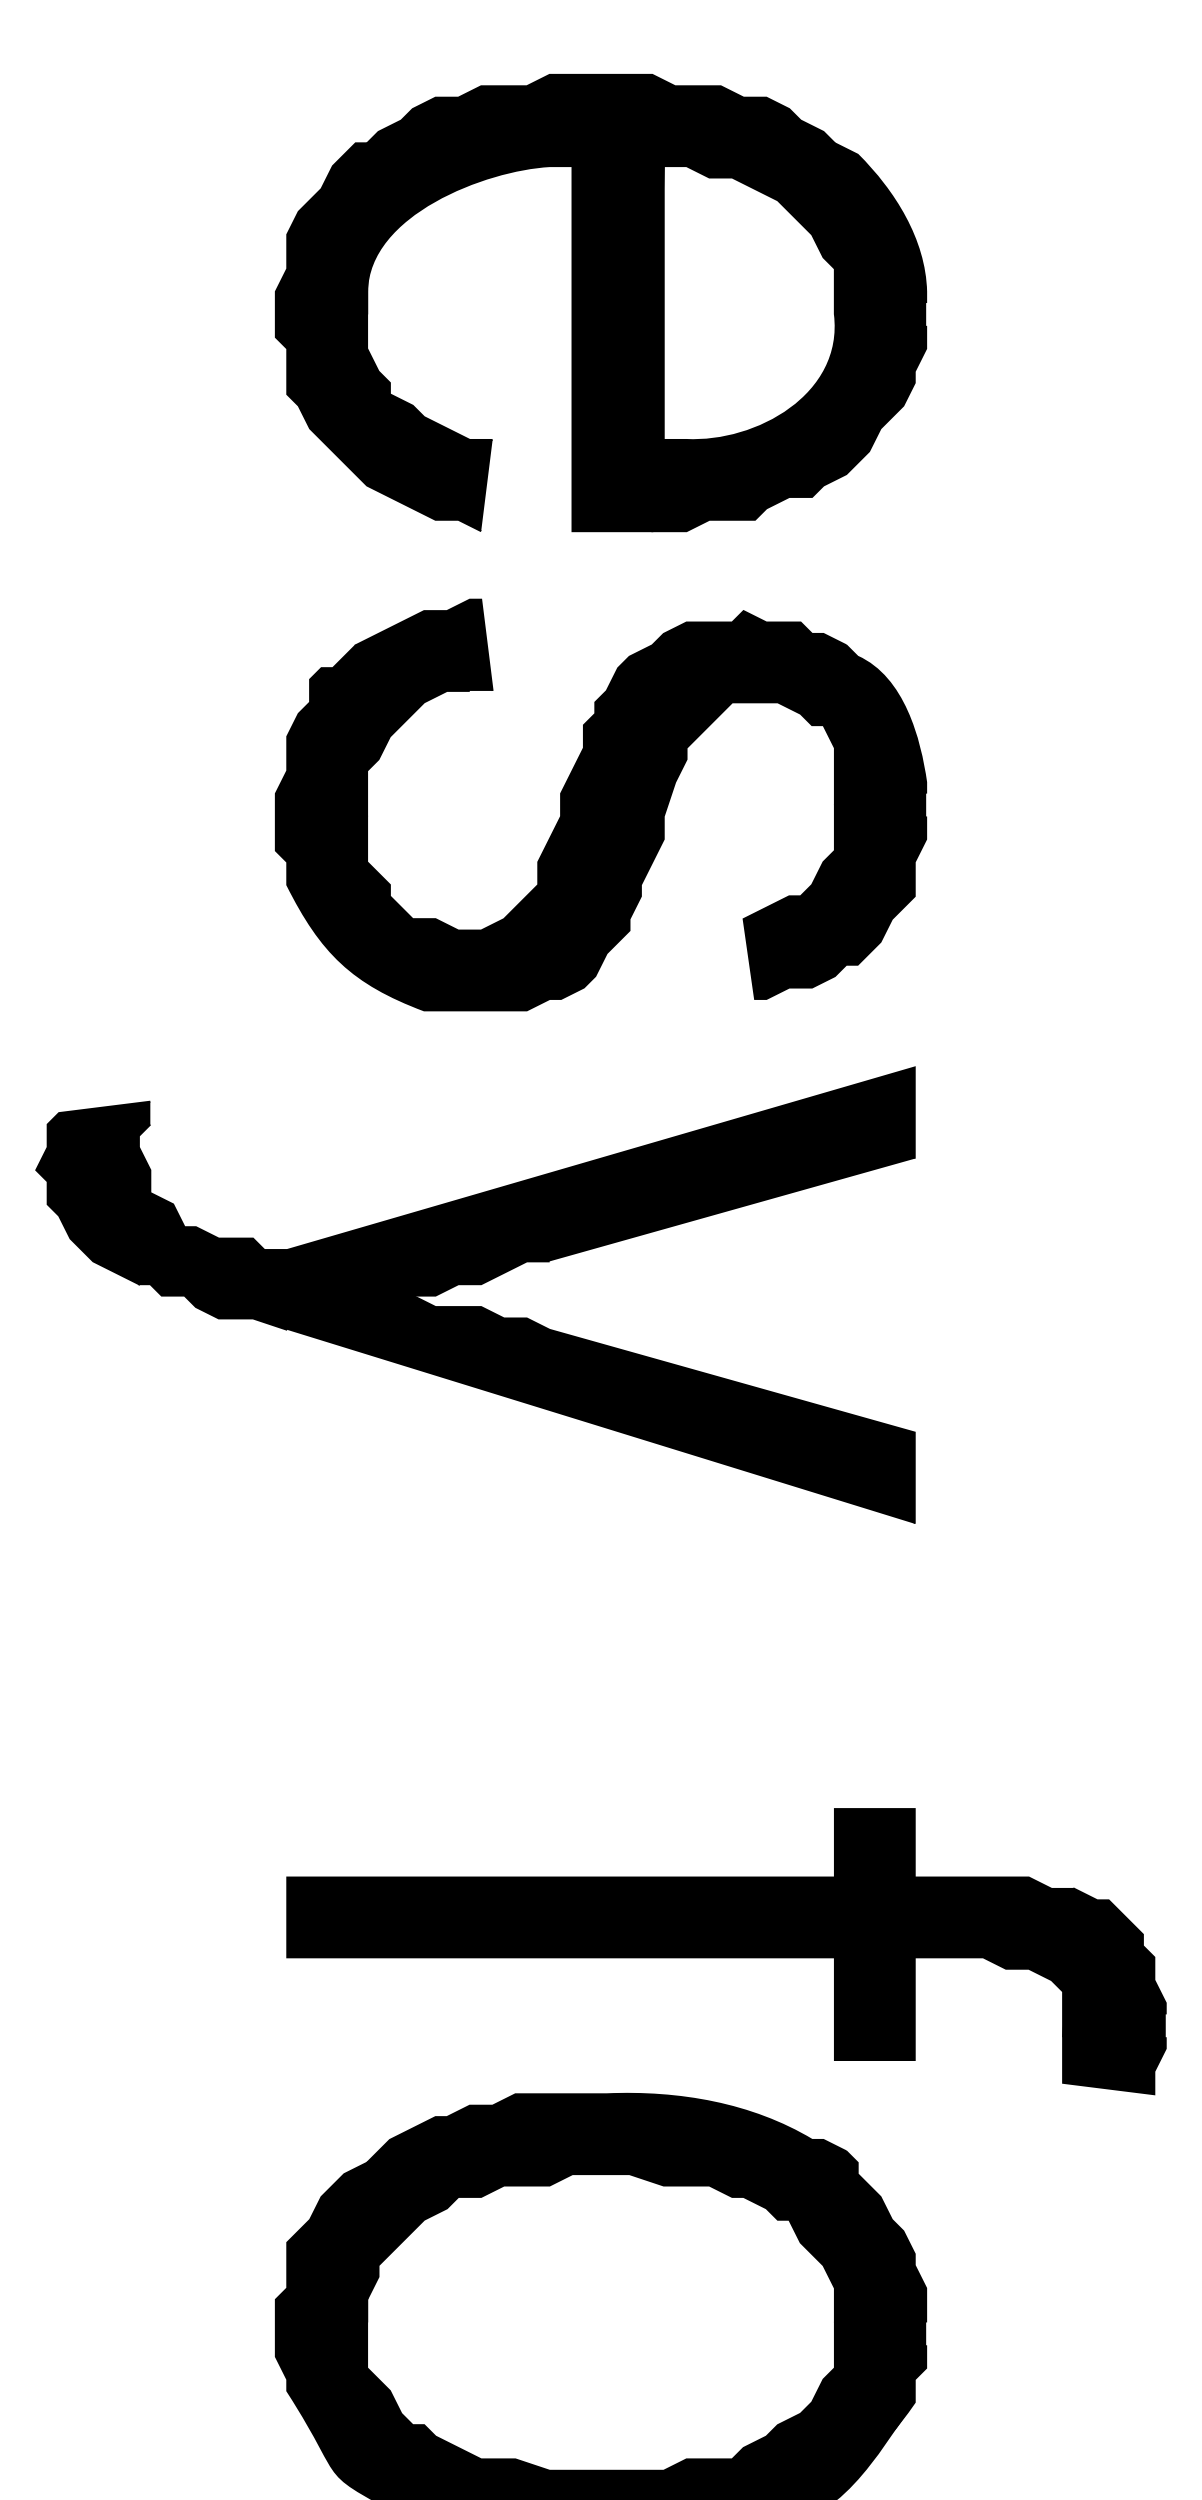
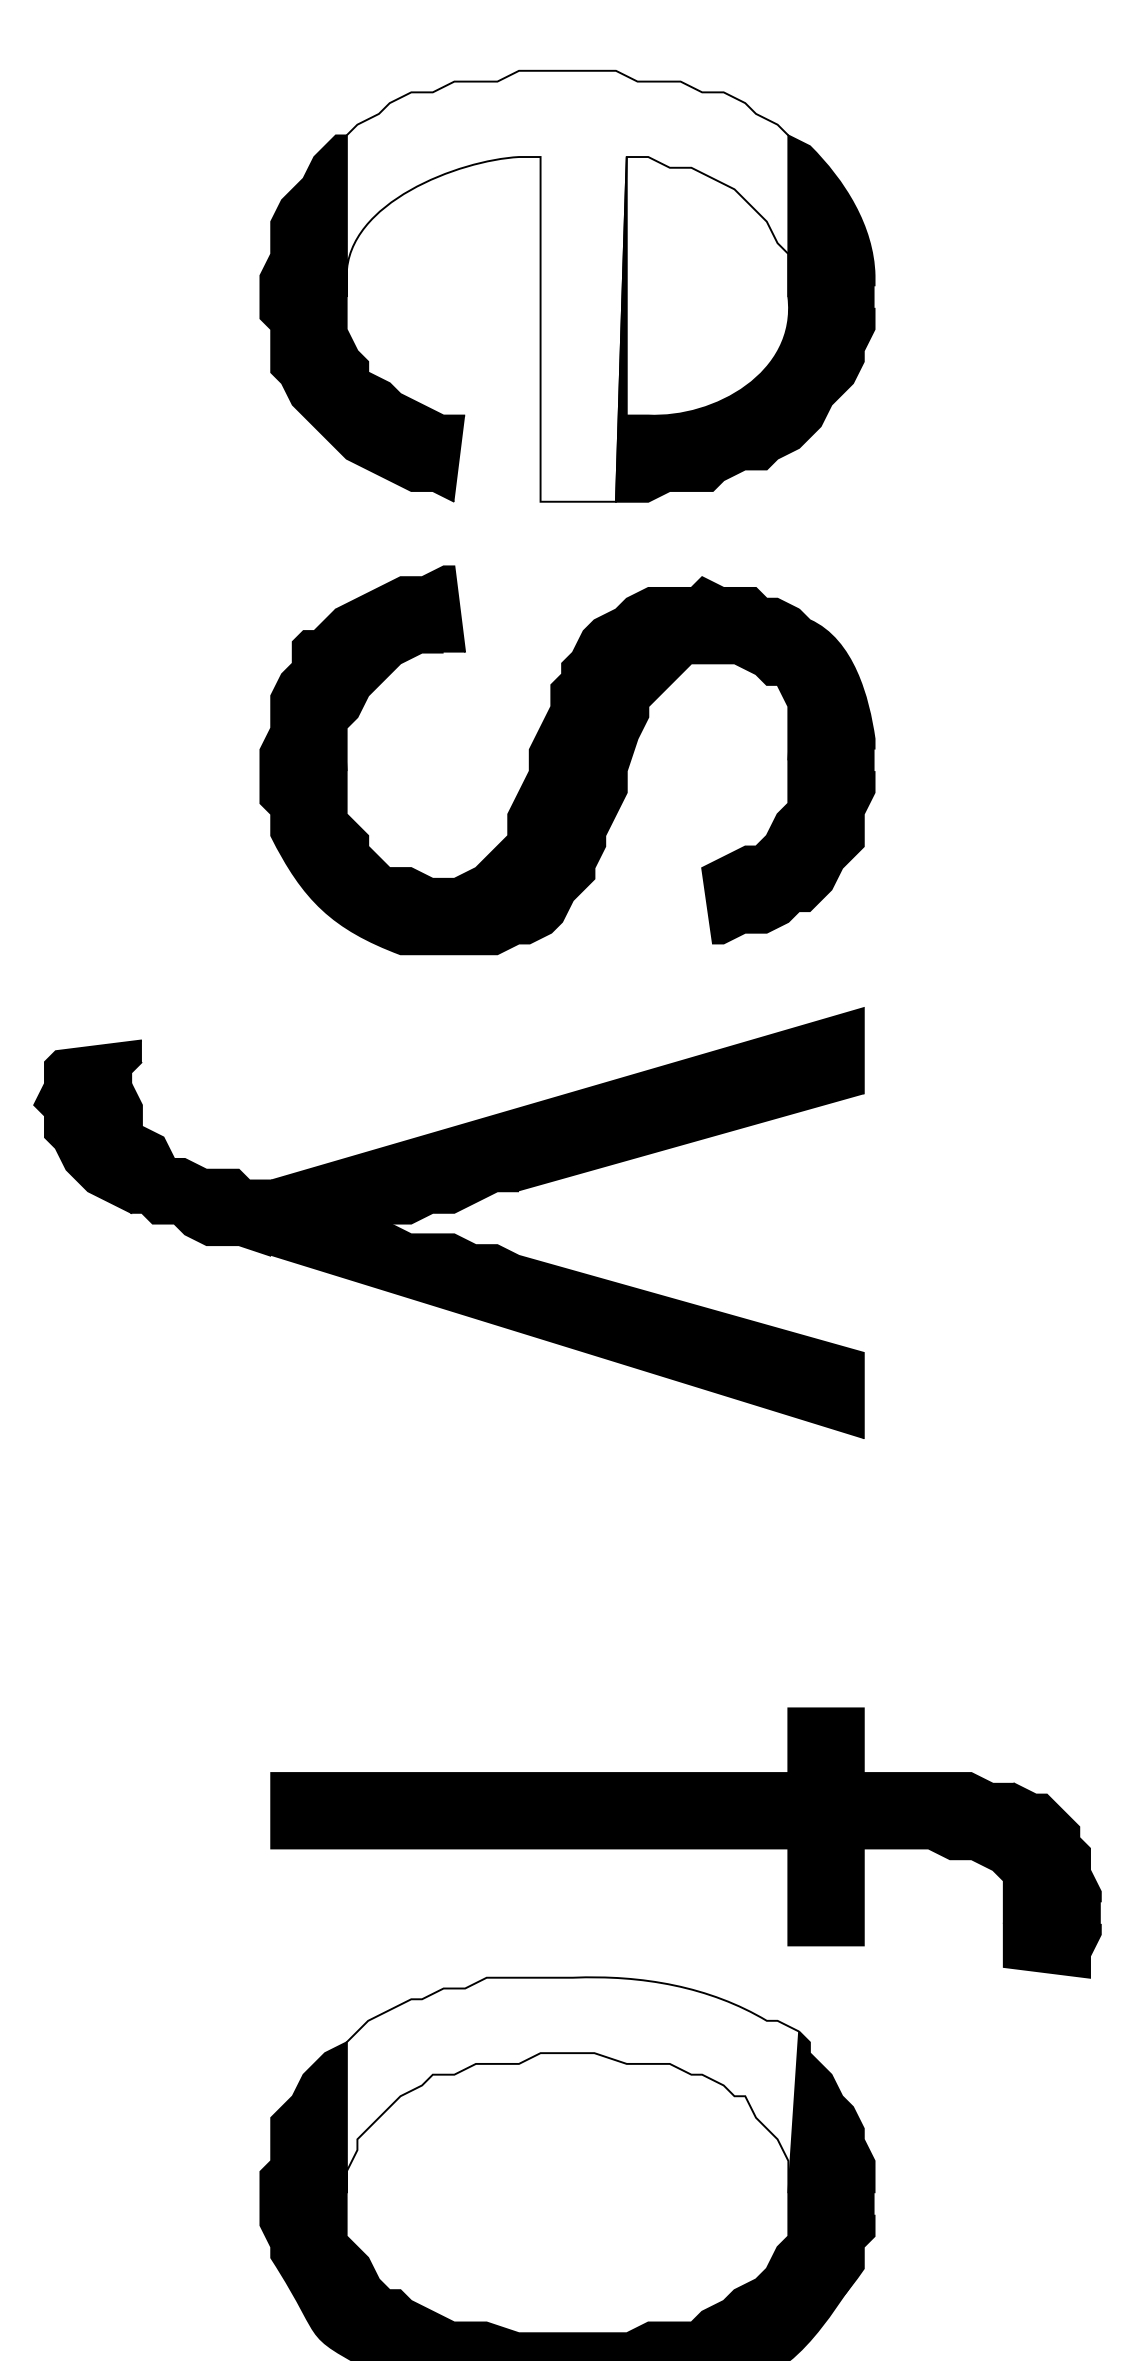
fill: (601, 302) -> (567, 285), removed
fill: (606, 2208) -> (572, 2085), removed

